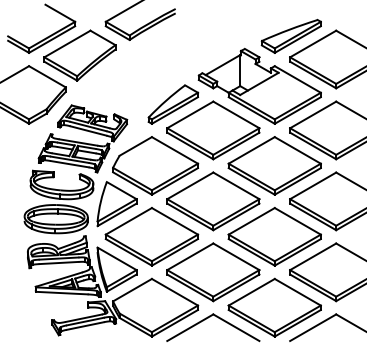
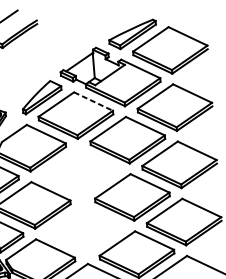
line: (236, 114) -> (93, 101), solid -> dashed
part: (213, 201) -> (80, 172), removed
part: (213, 272) -> (85, 230), removed

